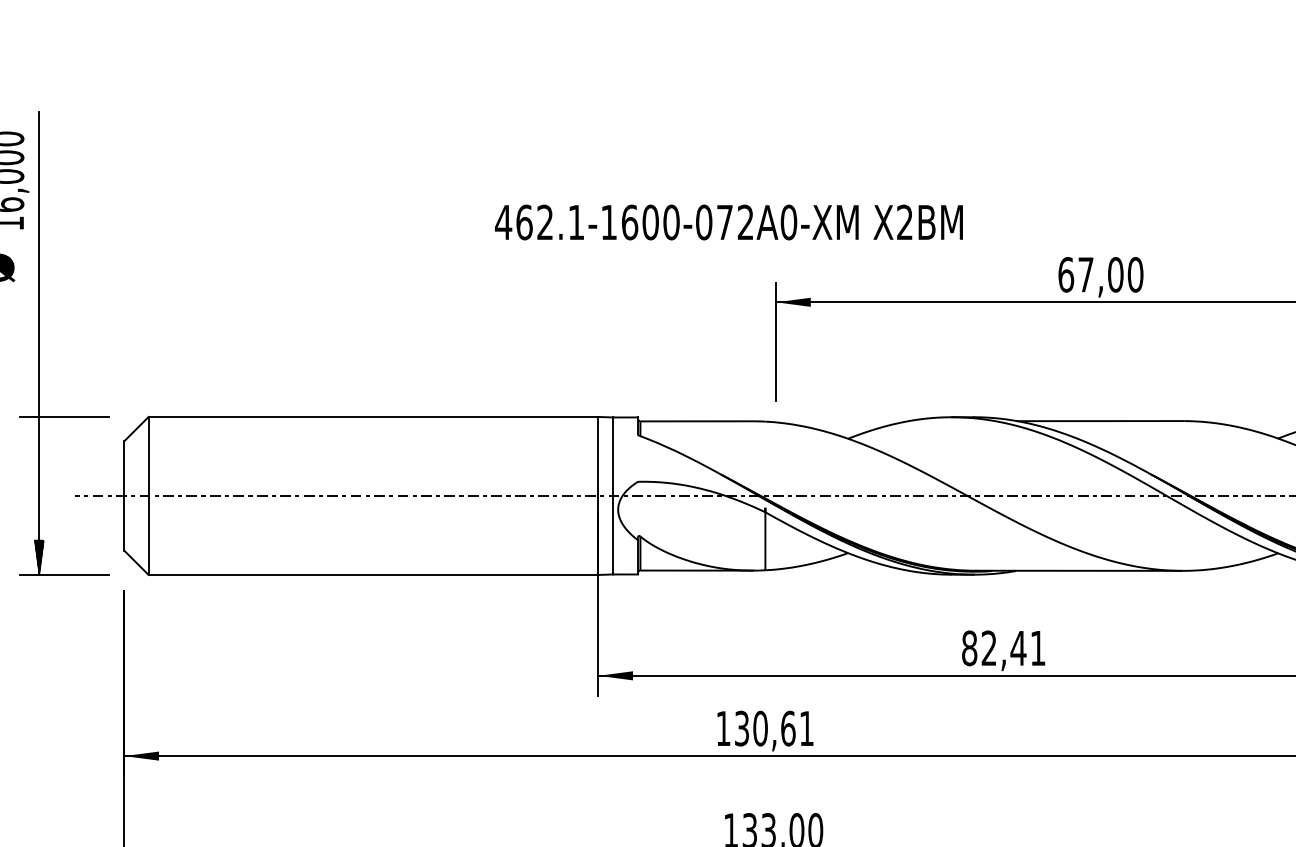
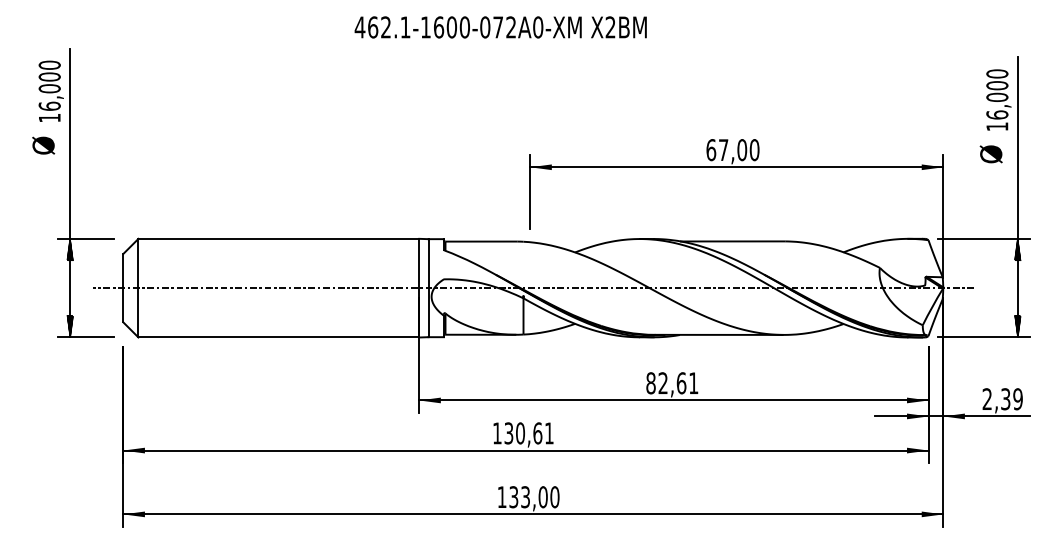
text: (728, 222) -> (500, 27), moved
hatch: (39, 434) -> (70, 249), added
text: (1018, 648) -> (681, 383), 82,41 -> 82,61

